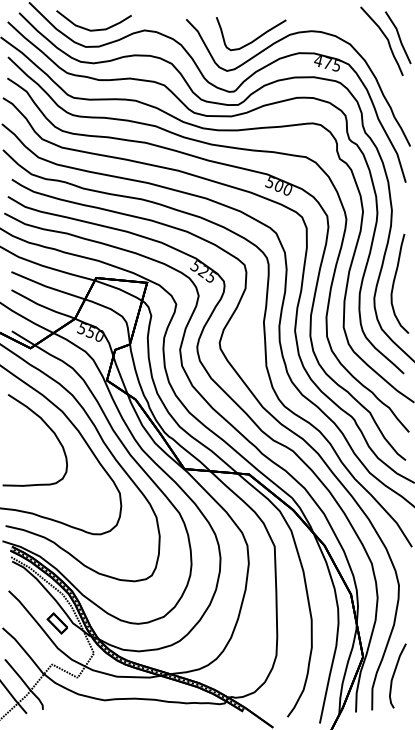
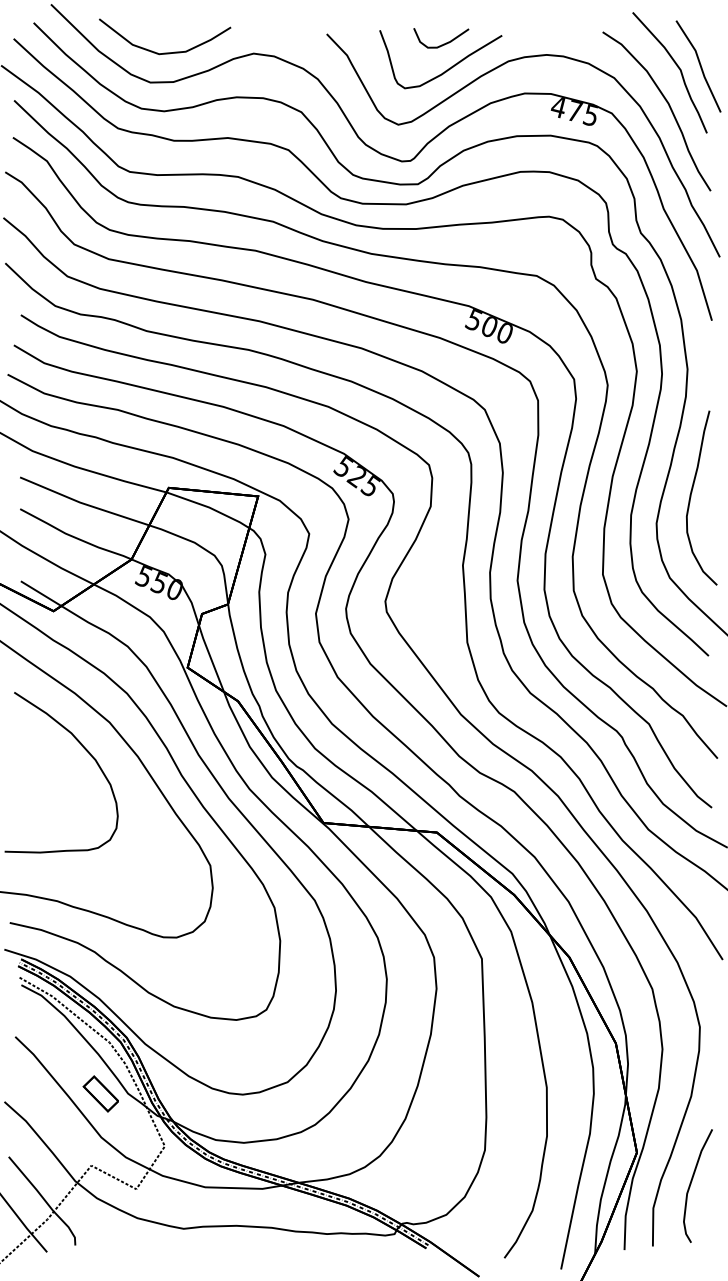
curve: (252, 24) -> (442, 43), added
curve: (380, 60) -> (667, 106), added

